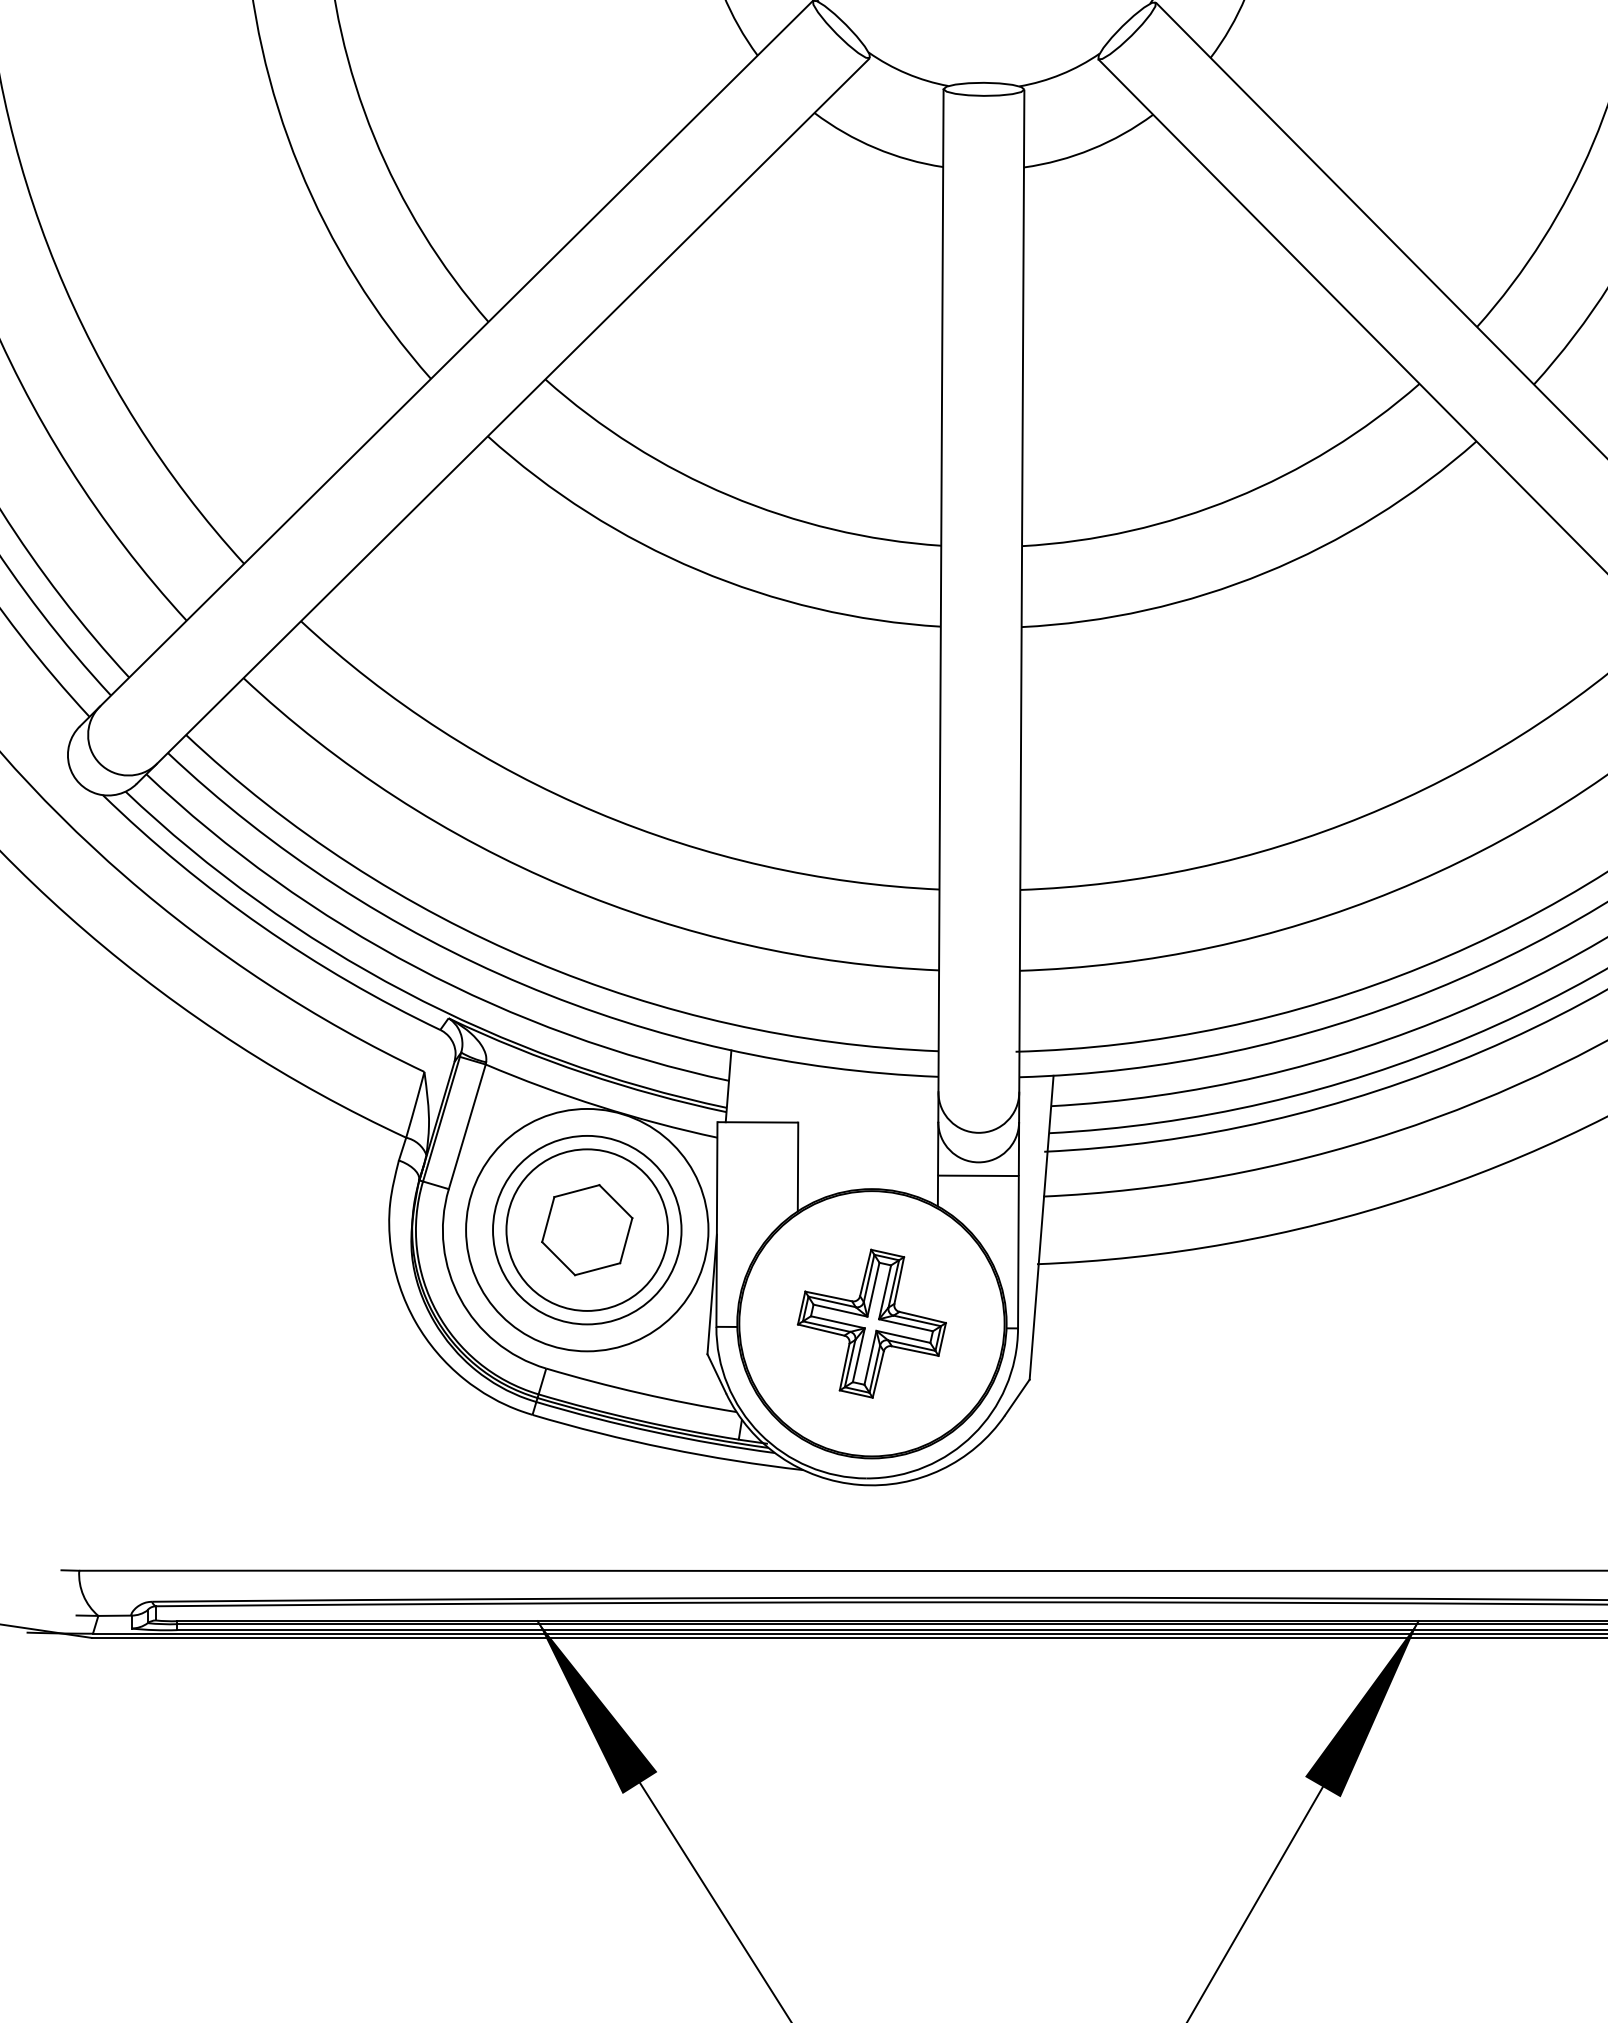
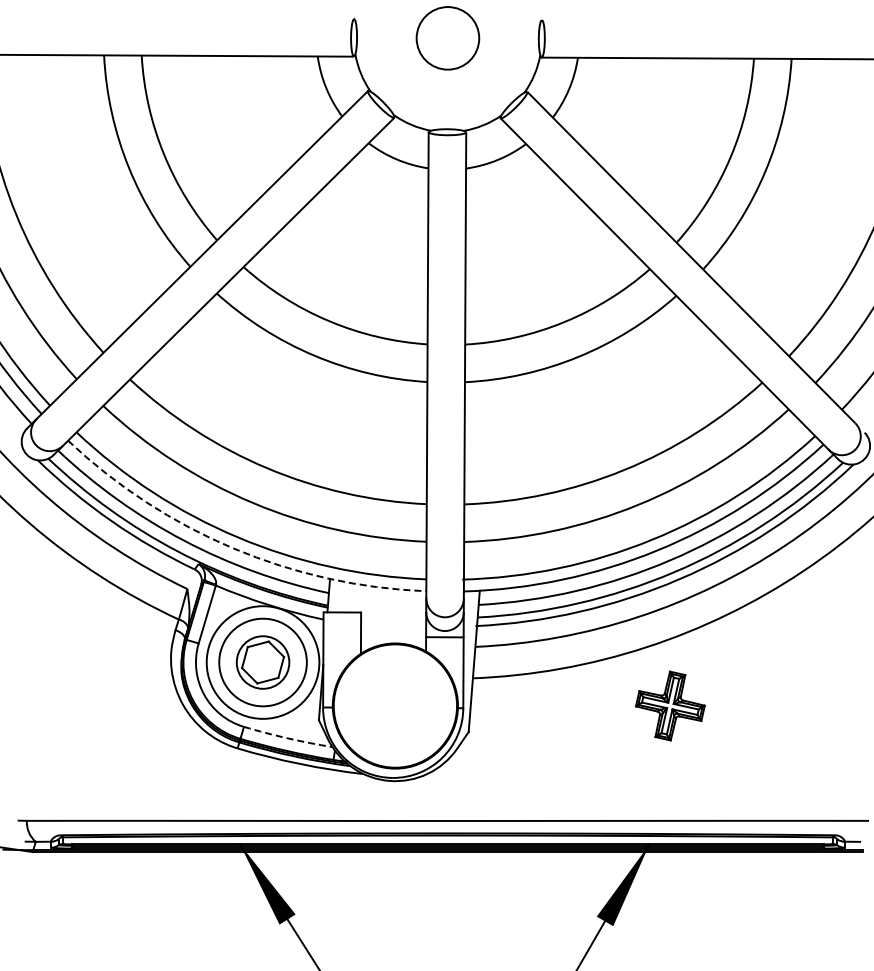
arc: (523, 984) -> (233, 548), solid -> dashed
circle: (586, 1230) -> (262, 662), size x0.7
part: (872, 1322) -> (670, 705), moved
arc: (639, 1393) -> (287, 738), solid -> dashed

